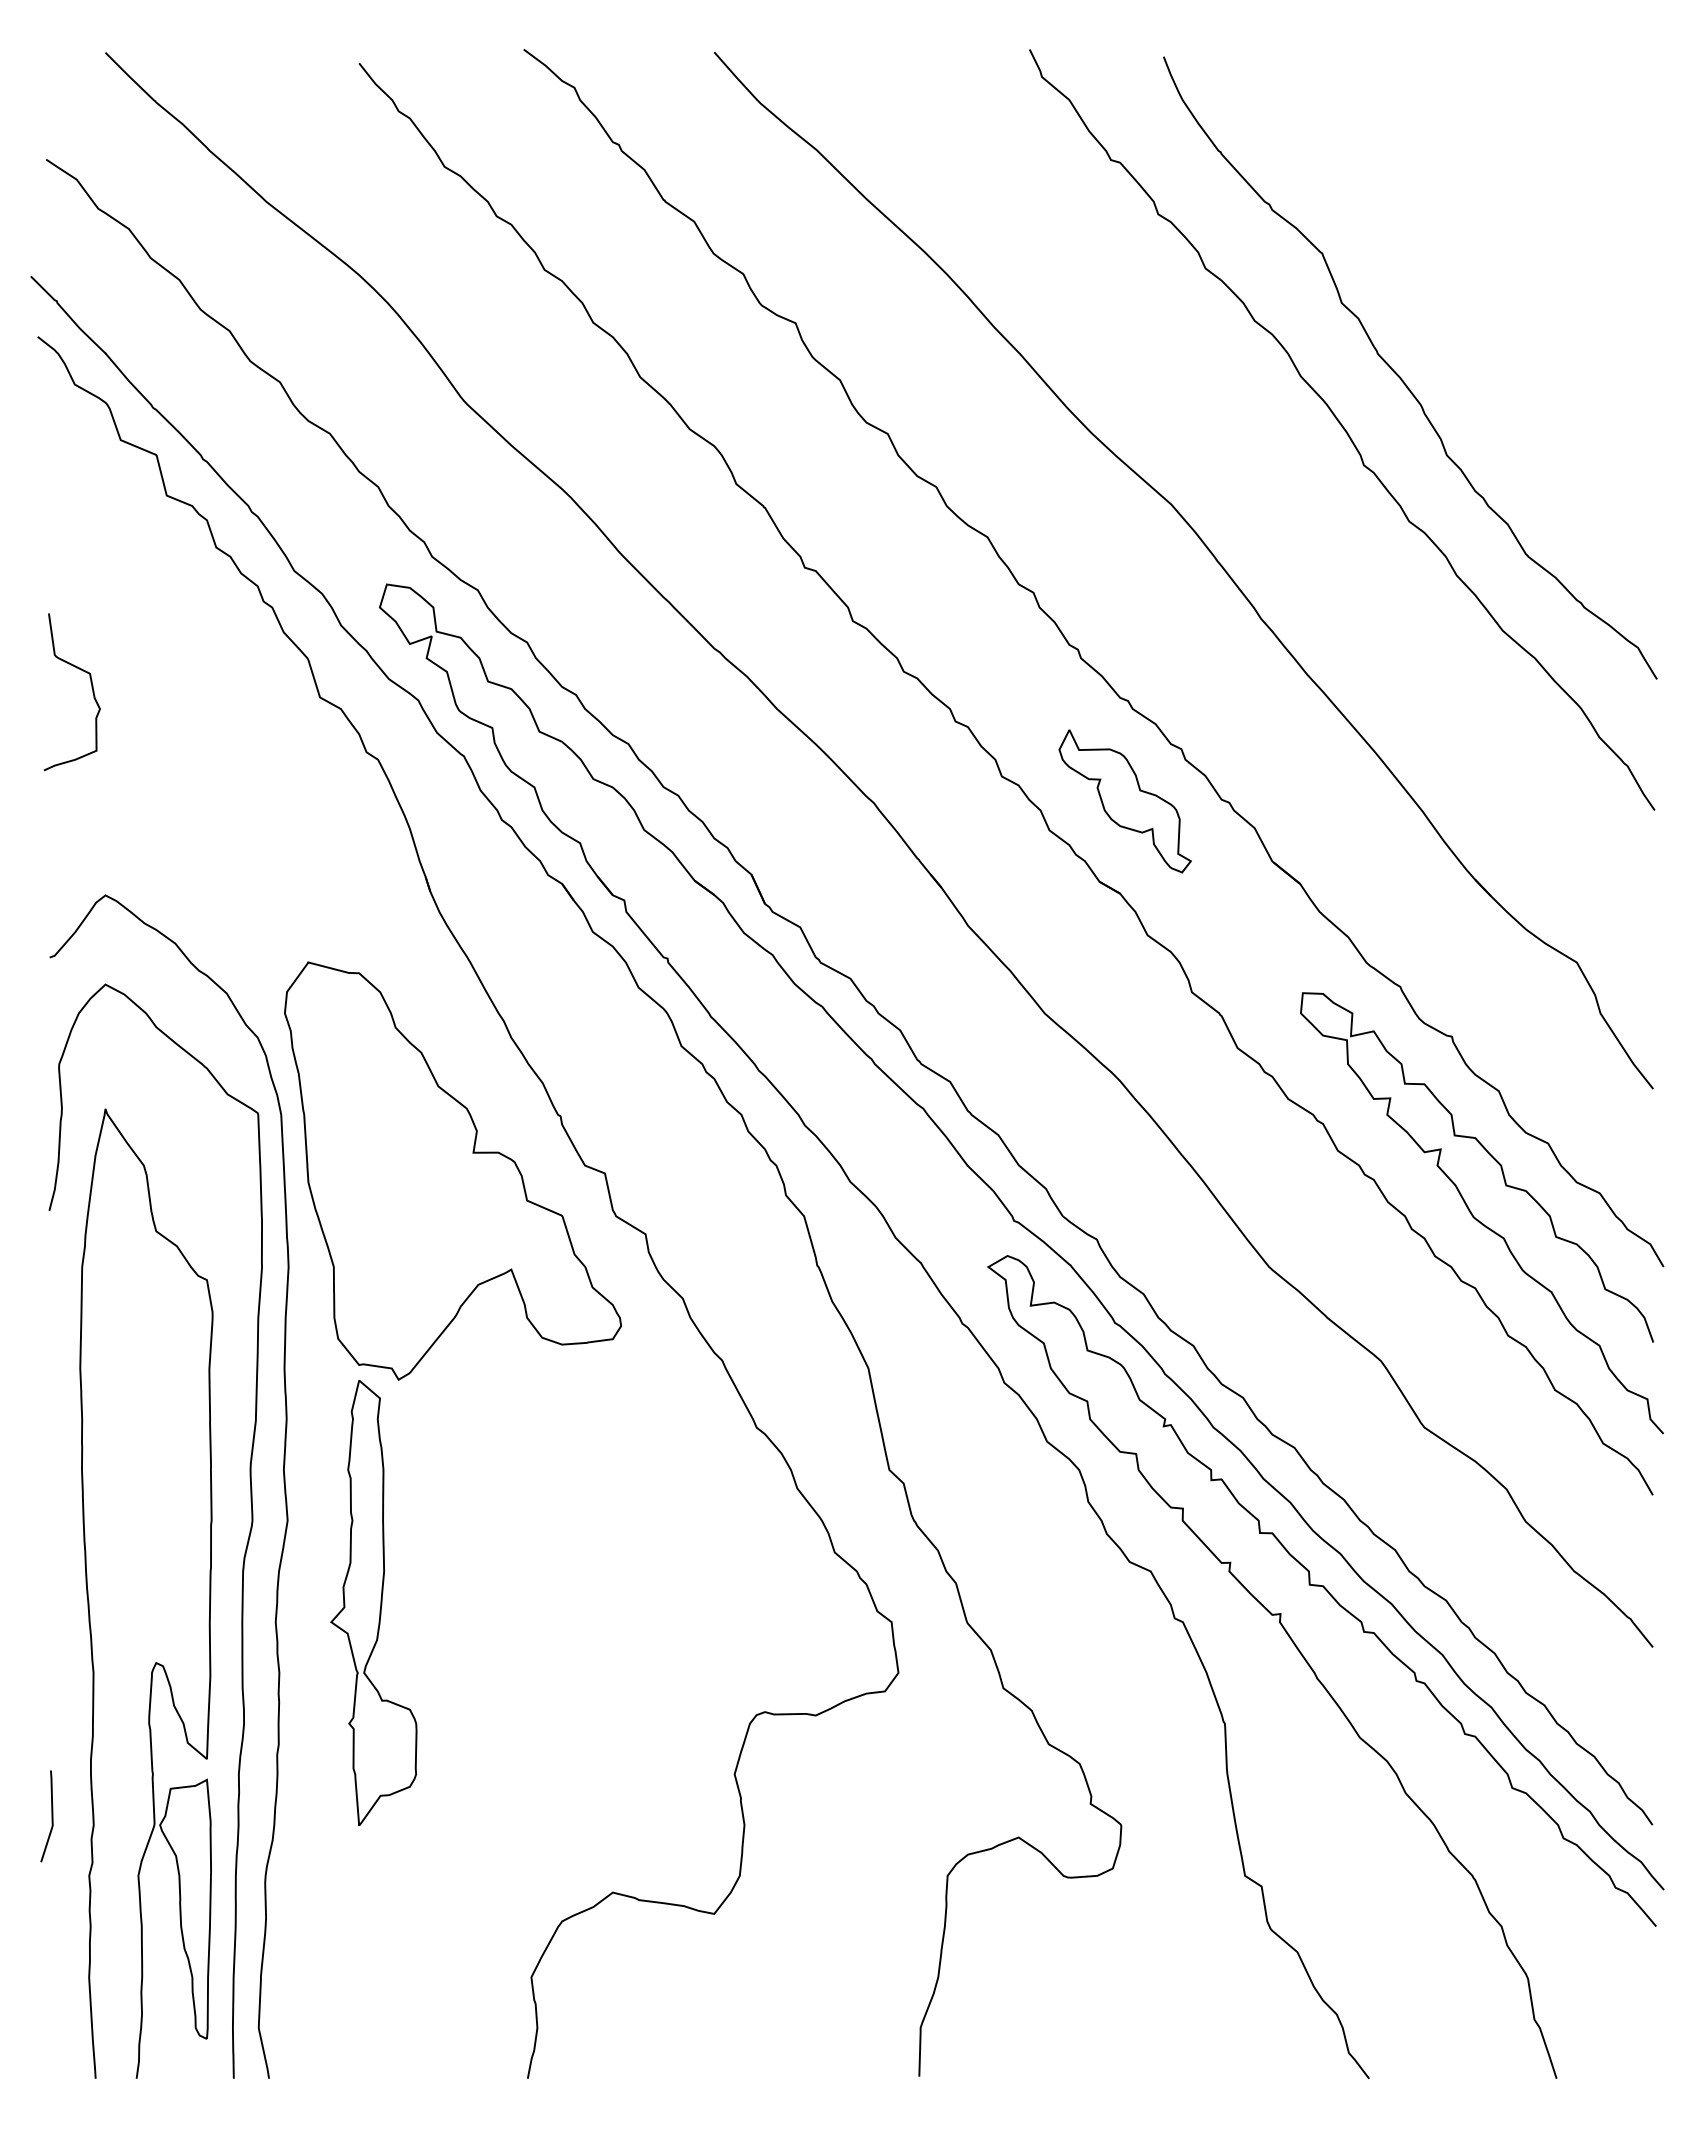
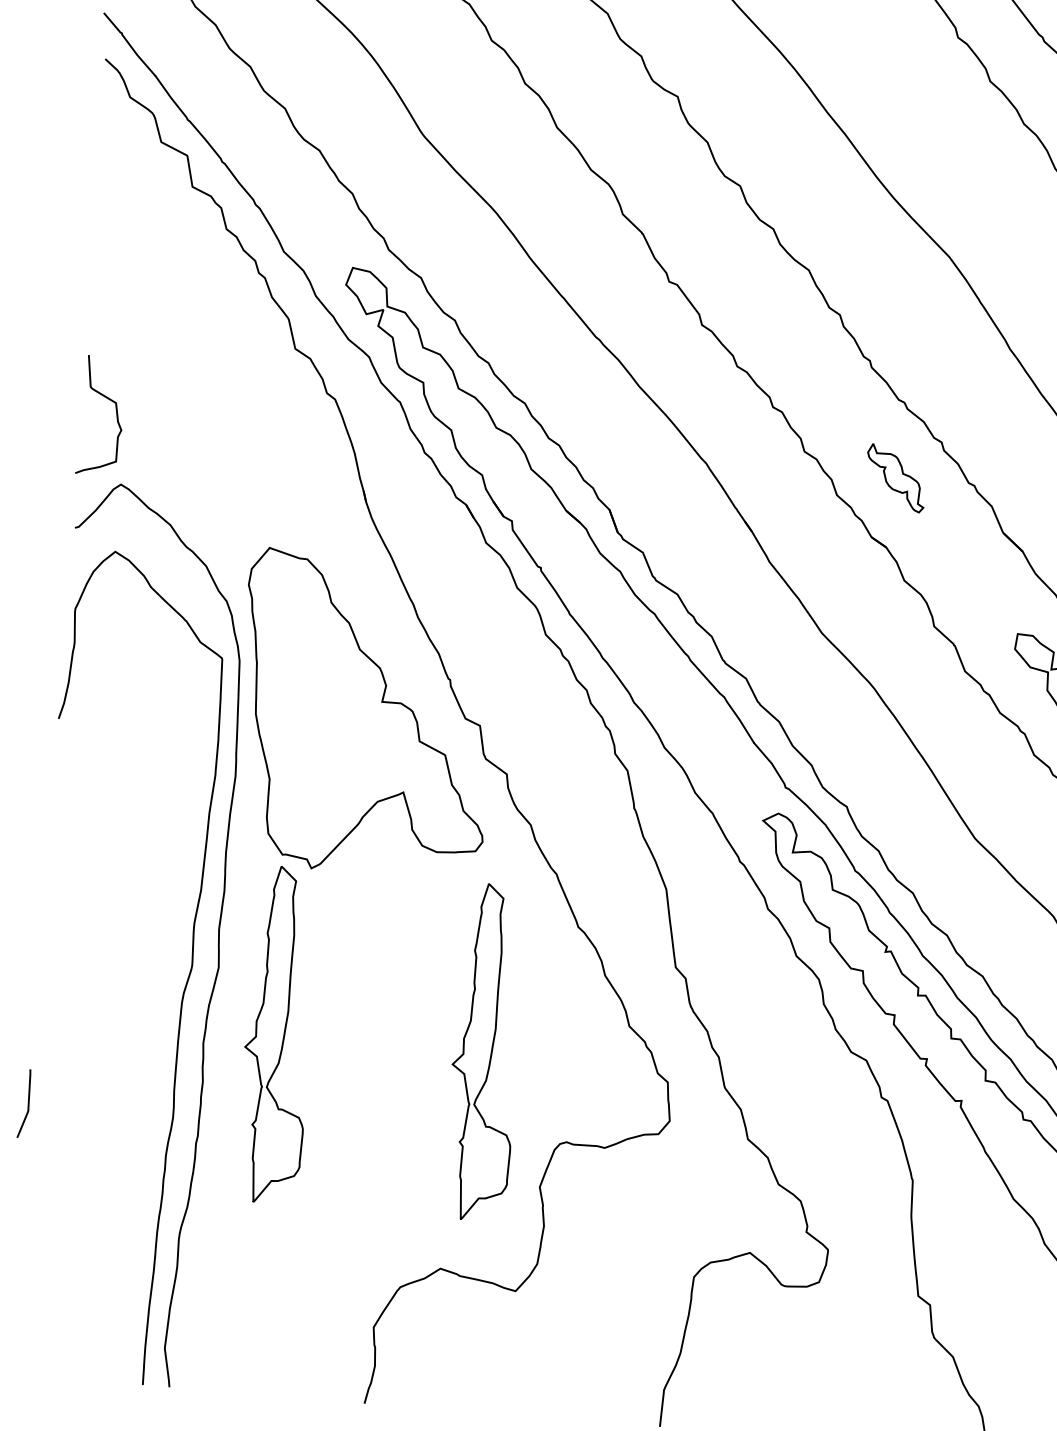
curve: (91, 688) -> (116, 414), moved
part: (1124, 801) -> (895, 478), size x0.6
part: (89, 1601) -> (64, 1016), removed
part: (648, 1602) -> (485, 1052), added
curve: (51, 1816) -> (27, 1104), moved

